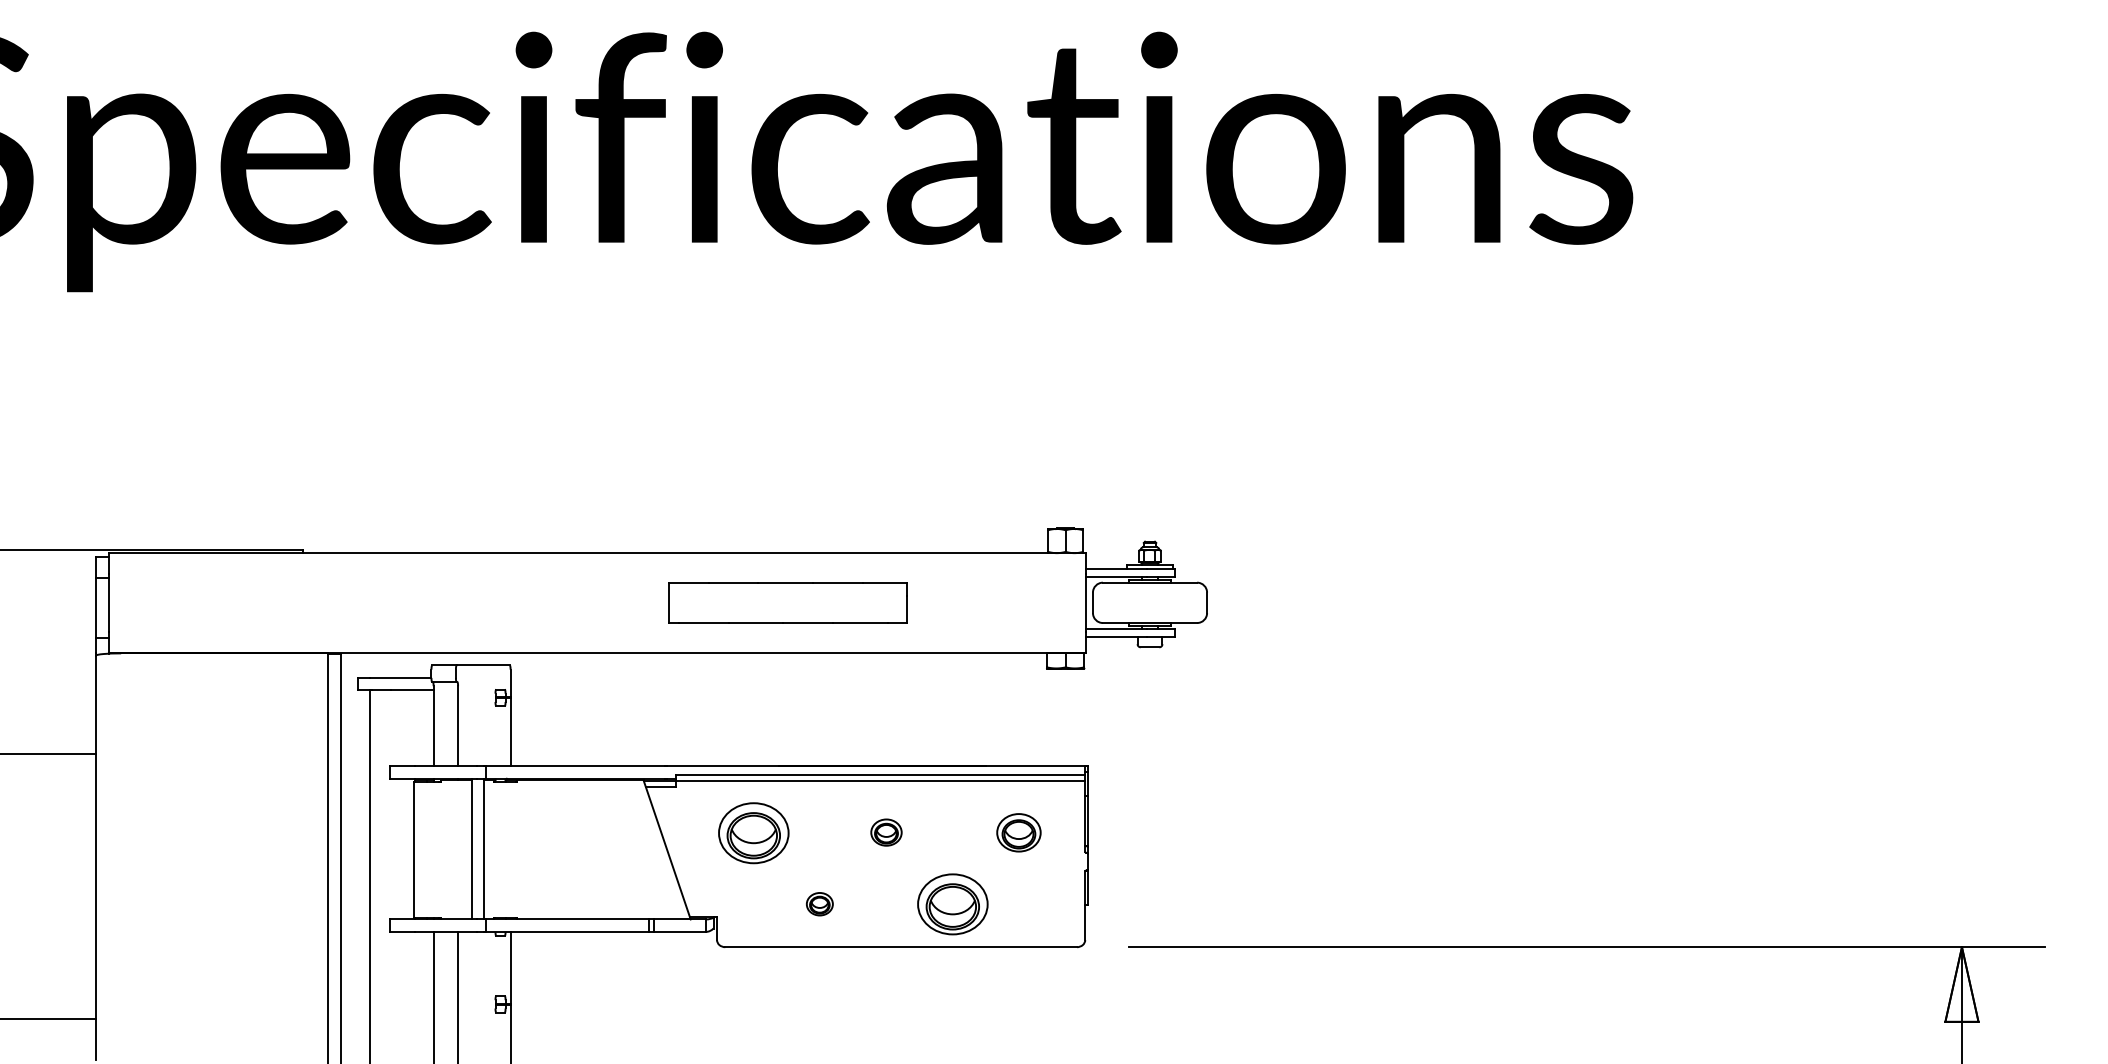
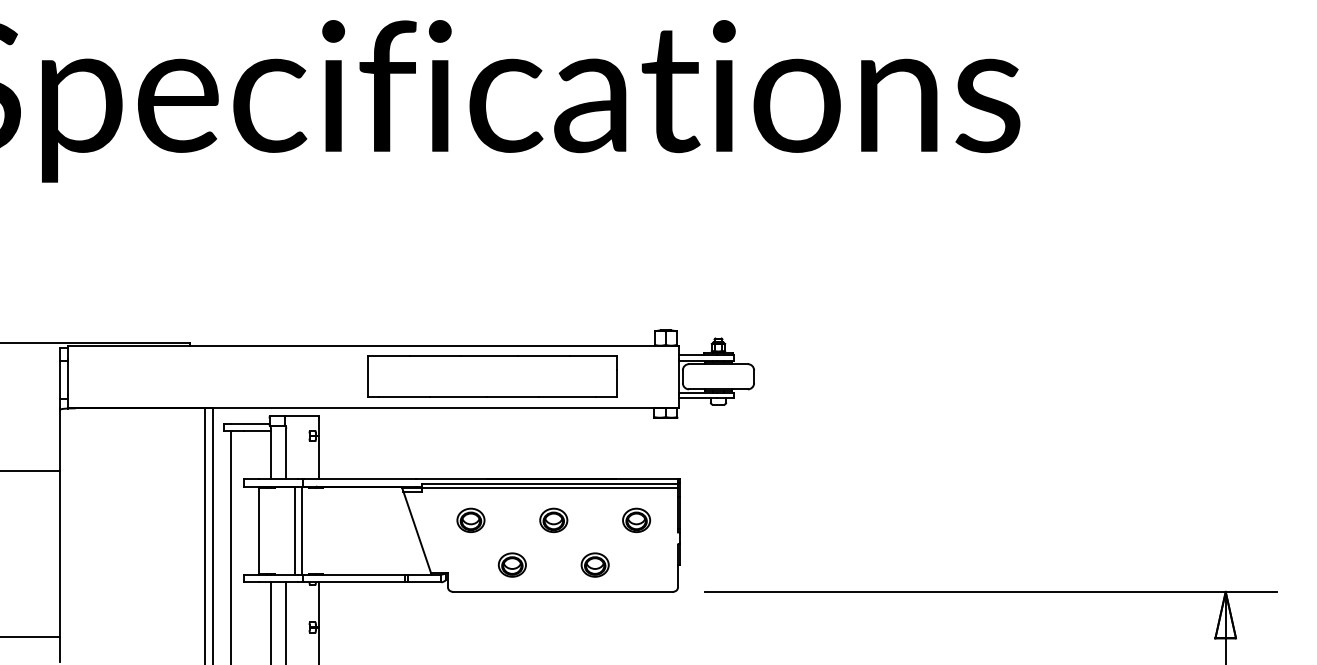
part: (788, 602) -> (492, 376), size x1.67
part: (753, 831) -> (470, 519), size x0.62
part: (885, 831) -> (553, 519), size x1.43
part: (818, 903) -> (511, 564), size x1.67
part: (951, 903) -> (594, 564), size x0.62

